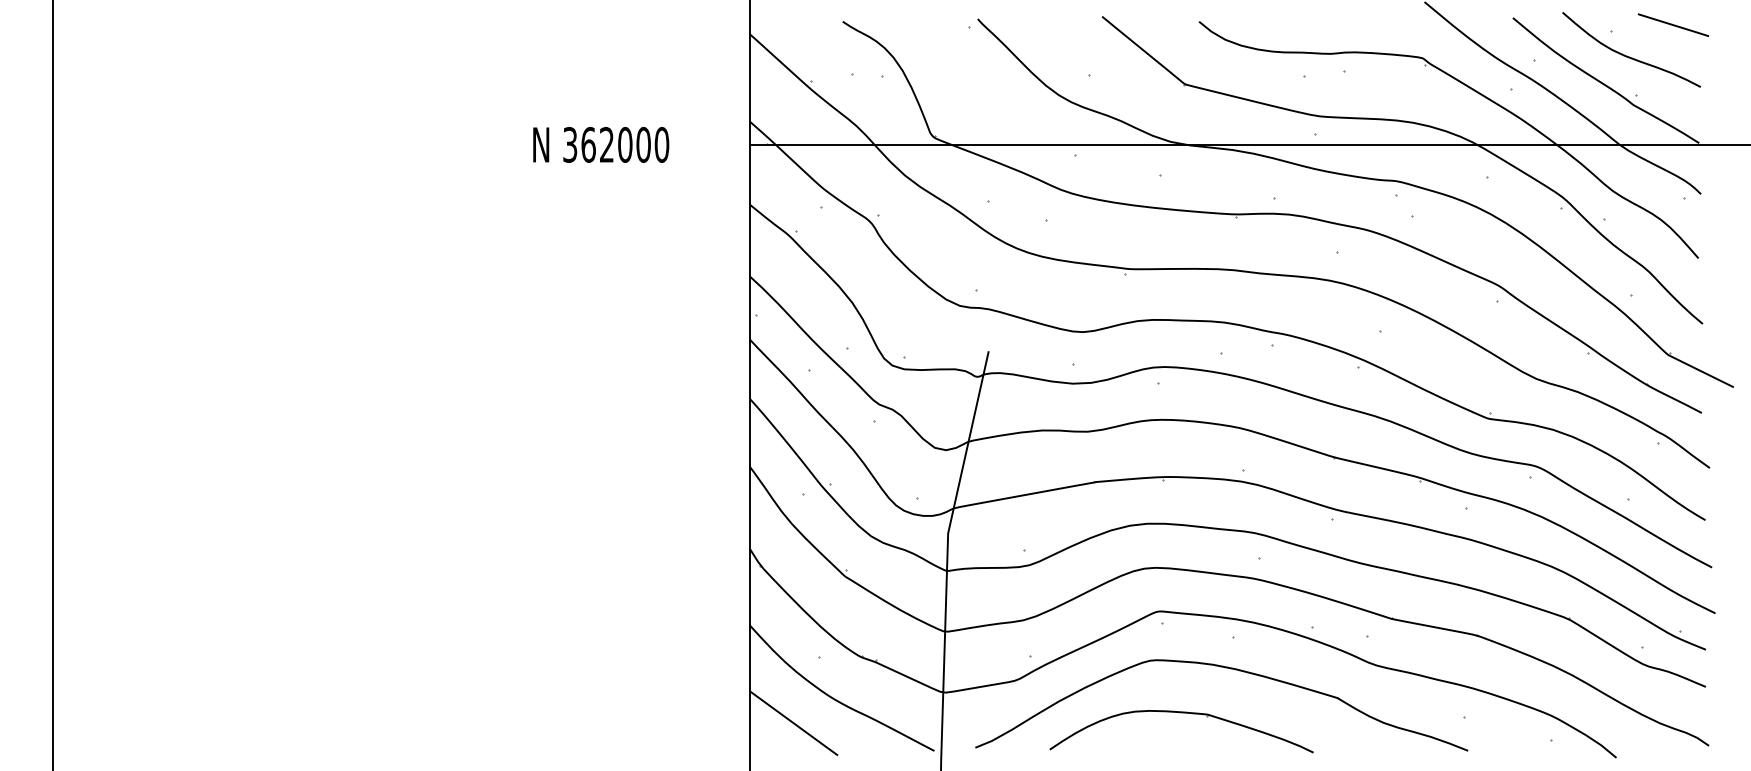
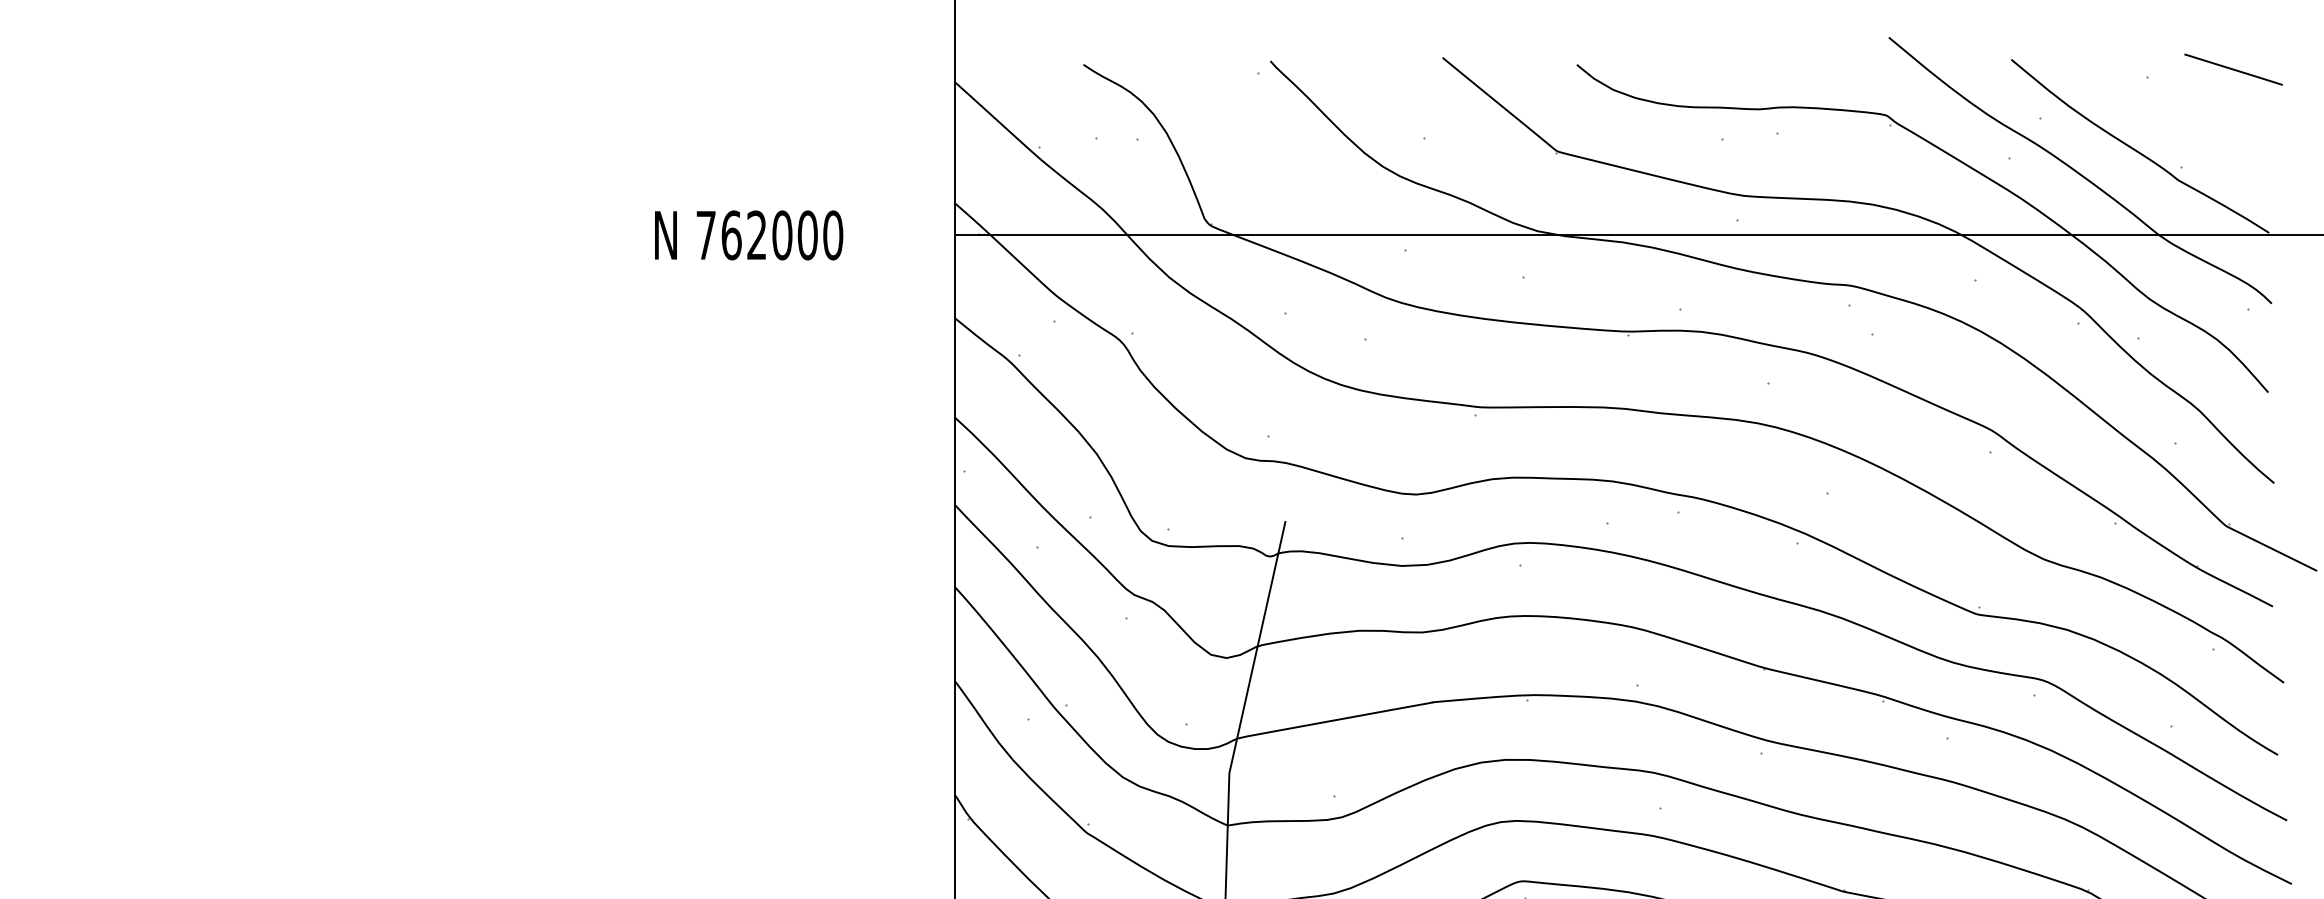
curve: (1627, 55) -> (2169, 111), removed
text: (570, 144) -> (706, 234), 362000 -> 762000

